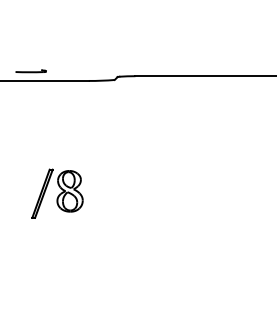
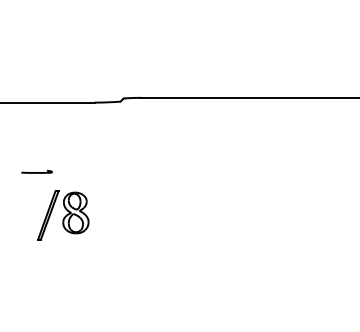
part: (30, 70) -> (36, 171), moved

